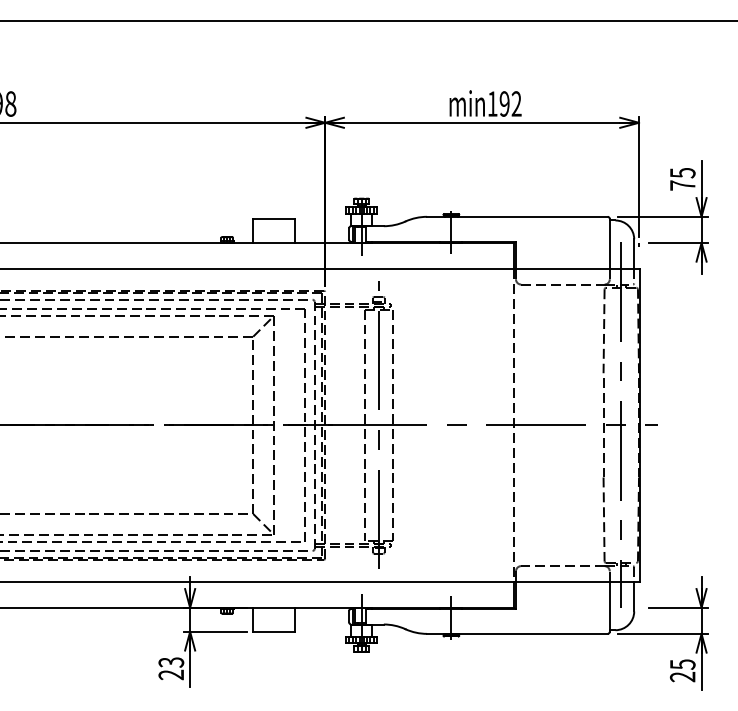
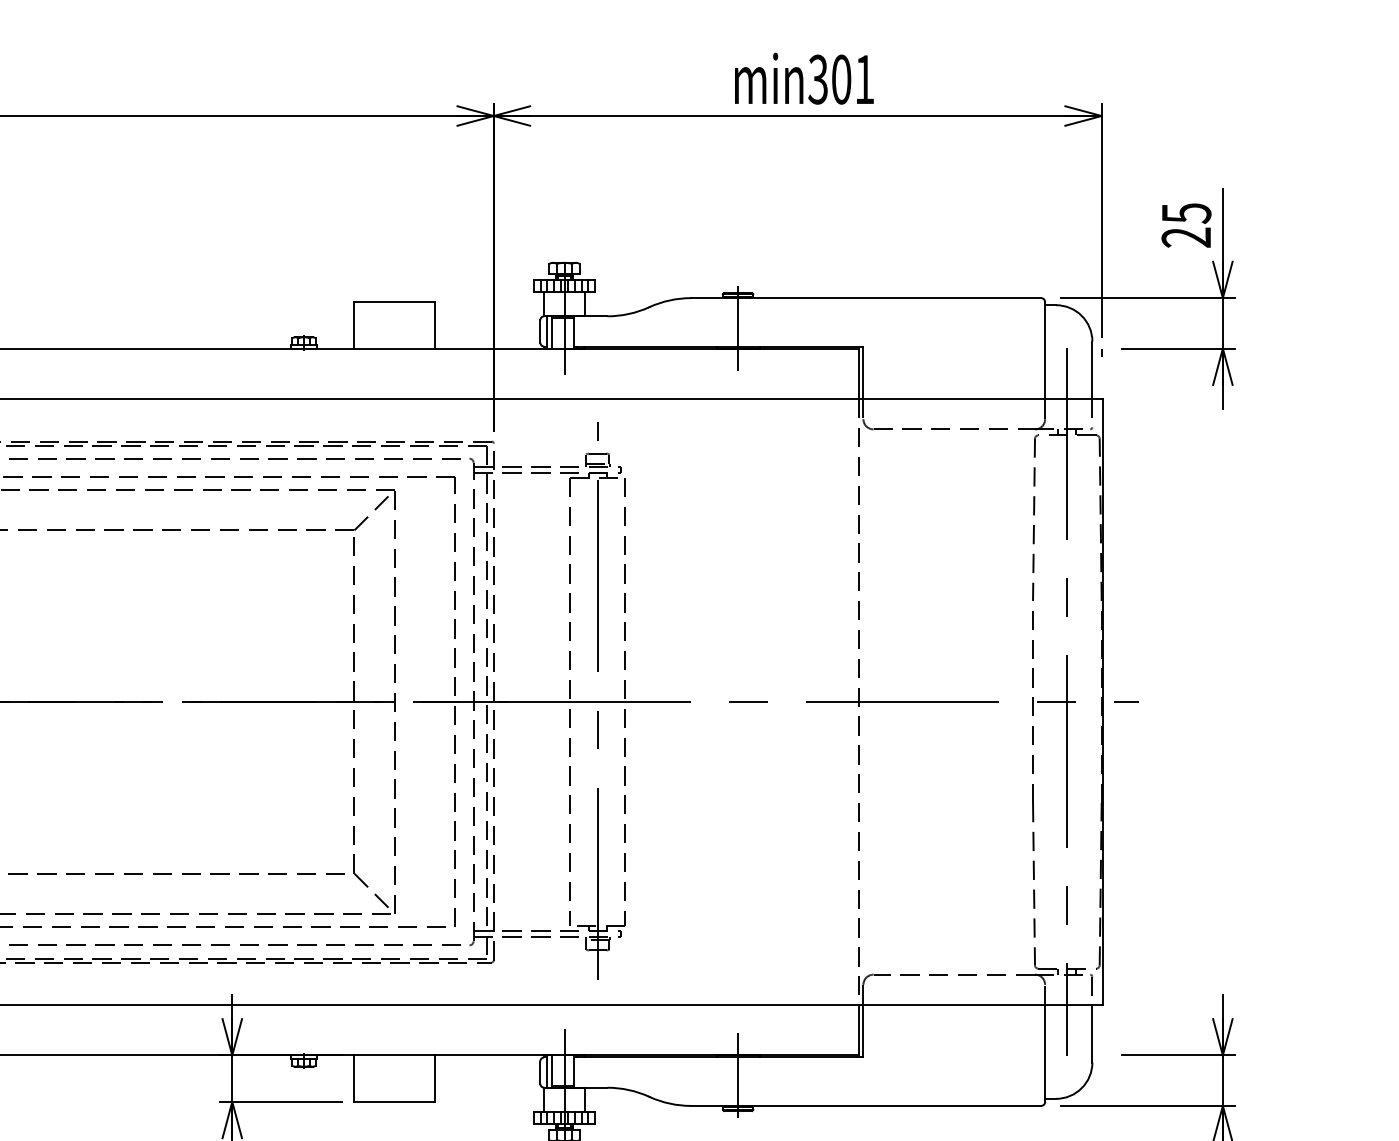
text: (504, 103) -> (841, 78), min192 -> min301
text: (682, 185) -> (1185, 237), 75 -> 25

